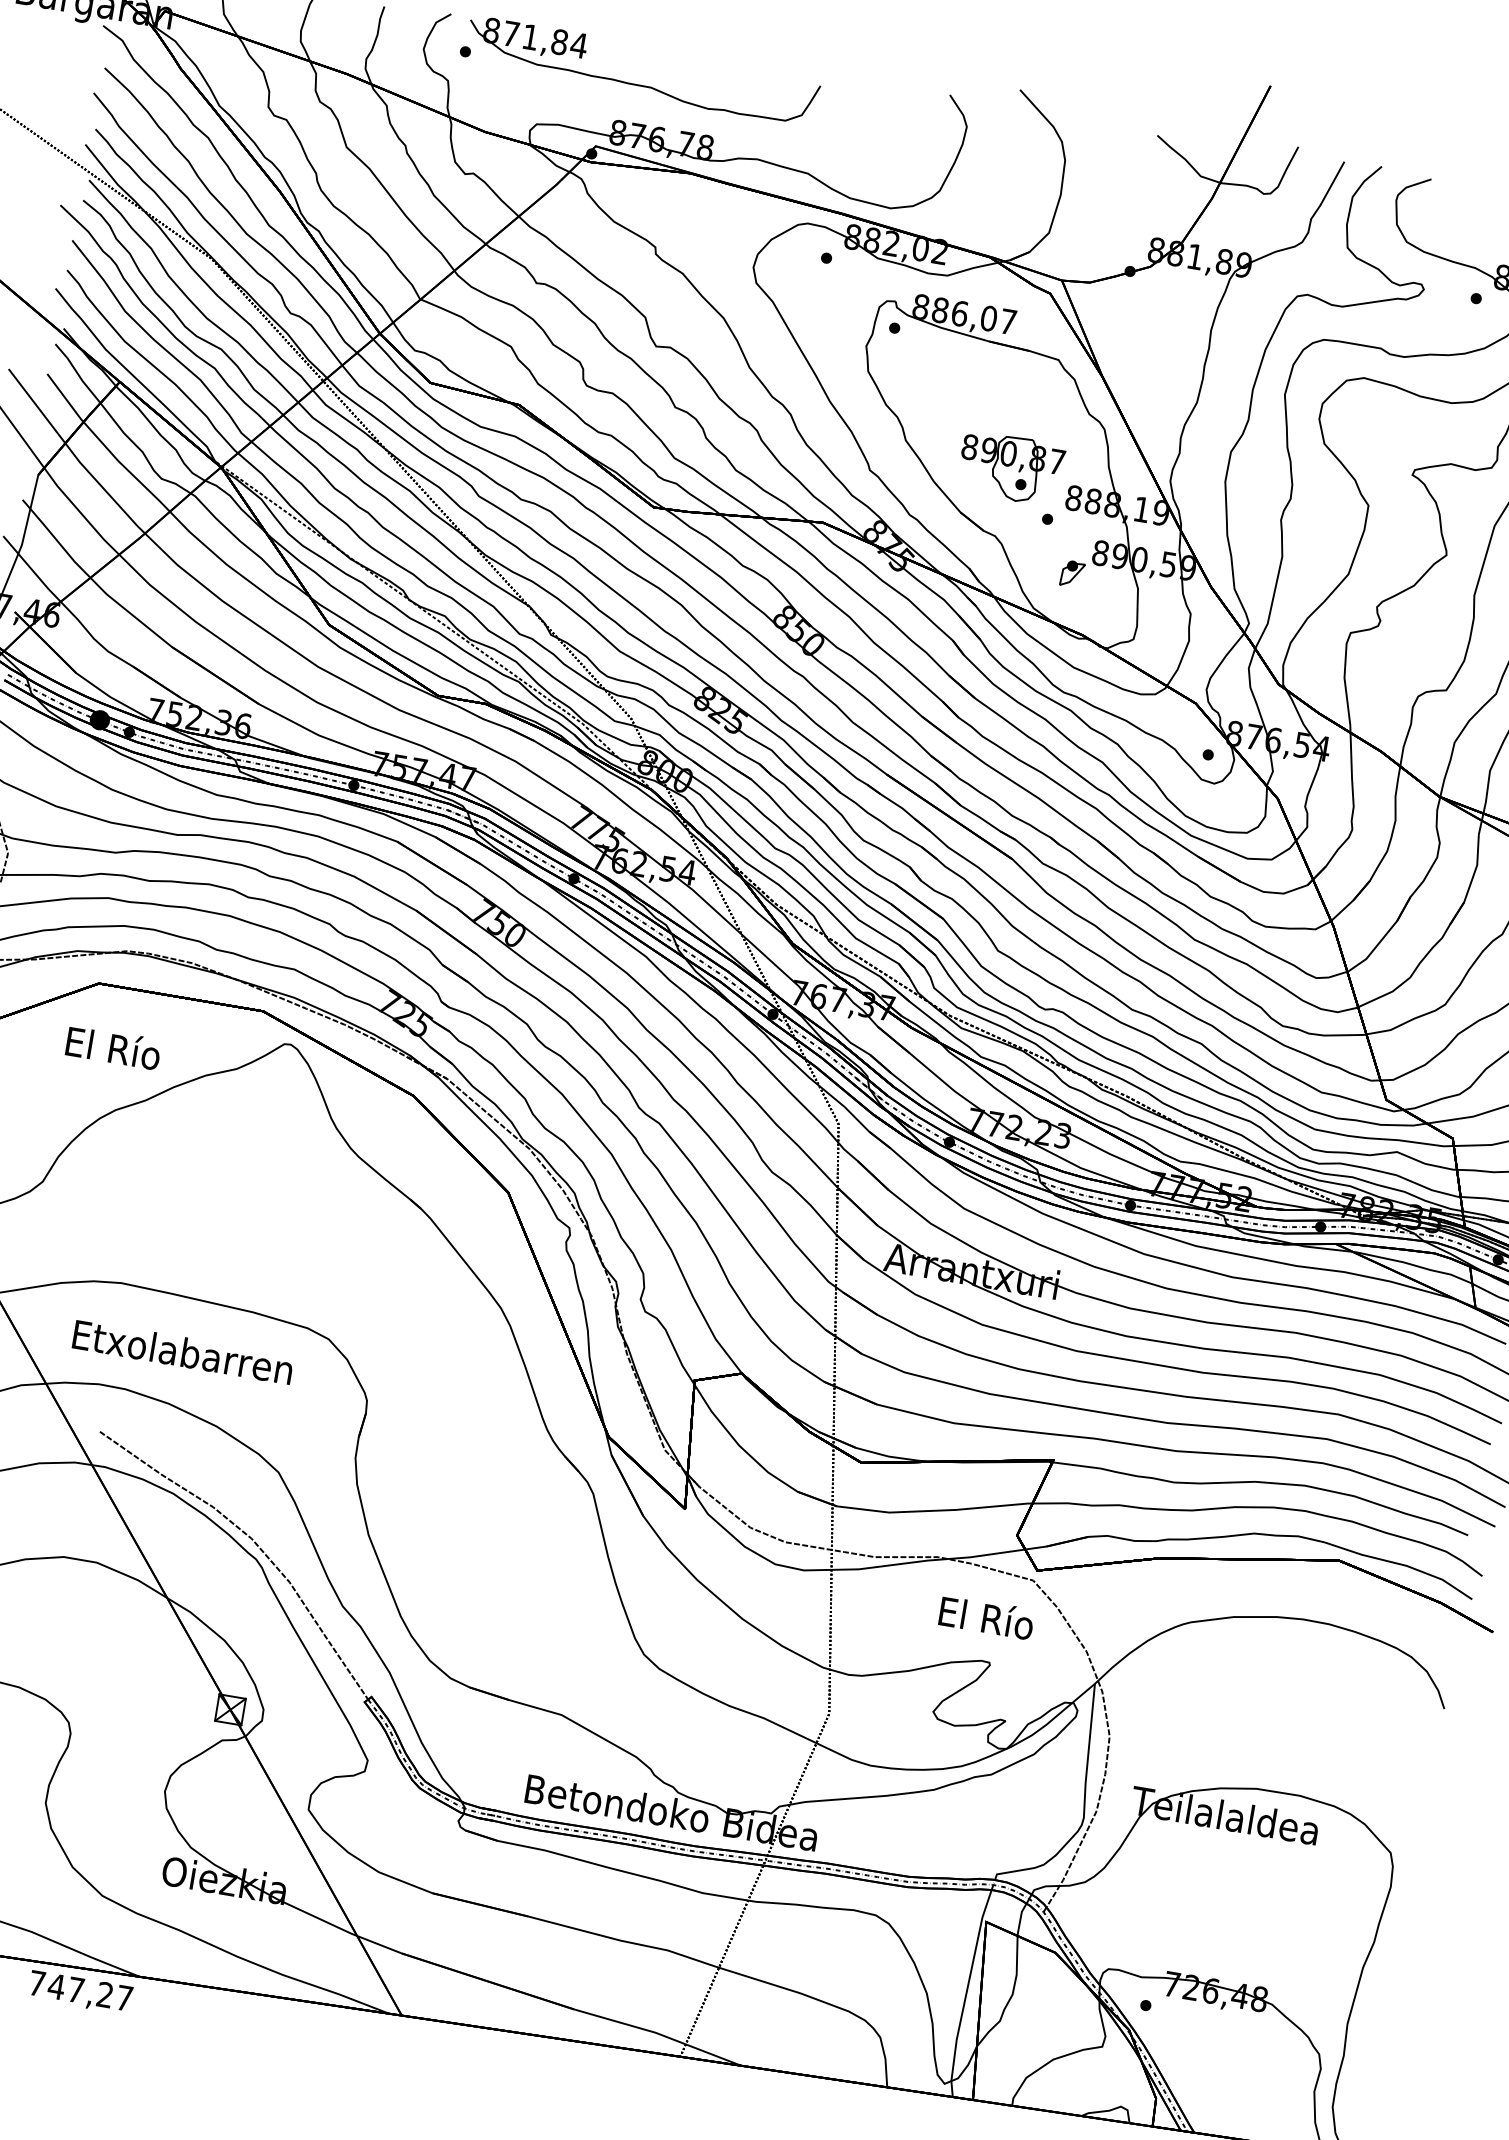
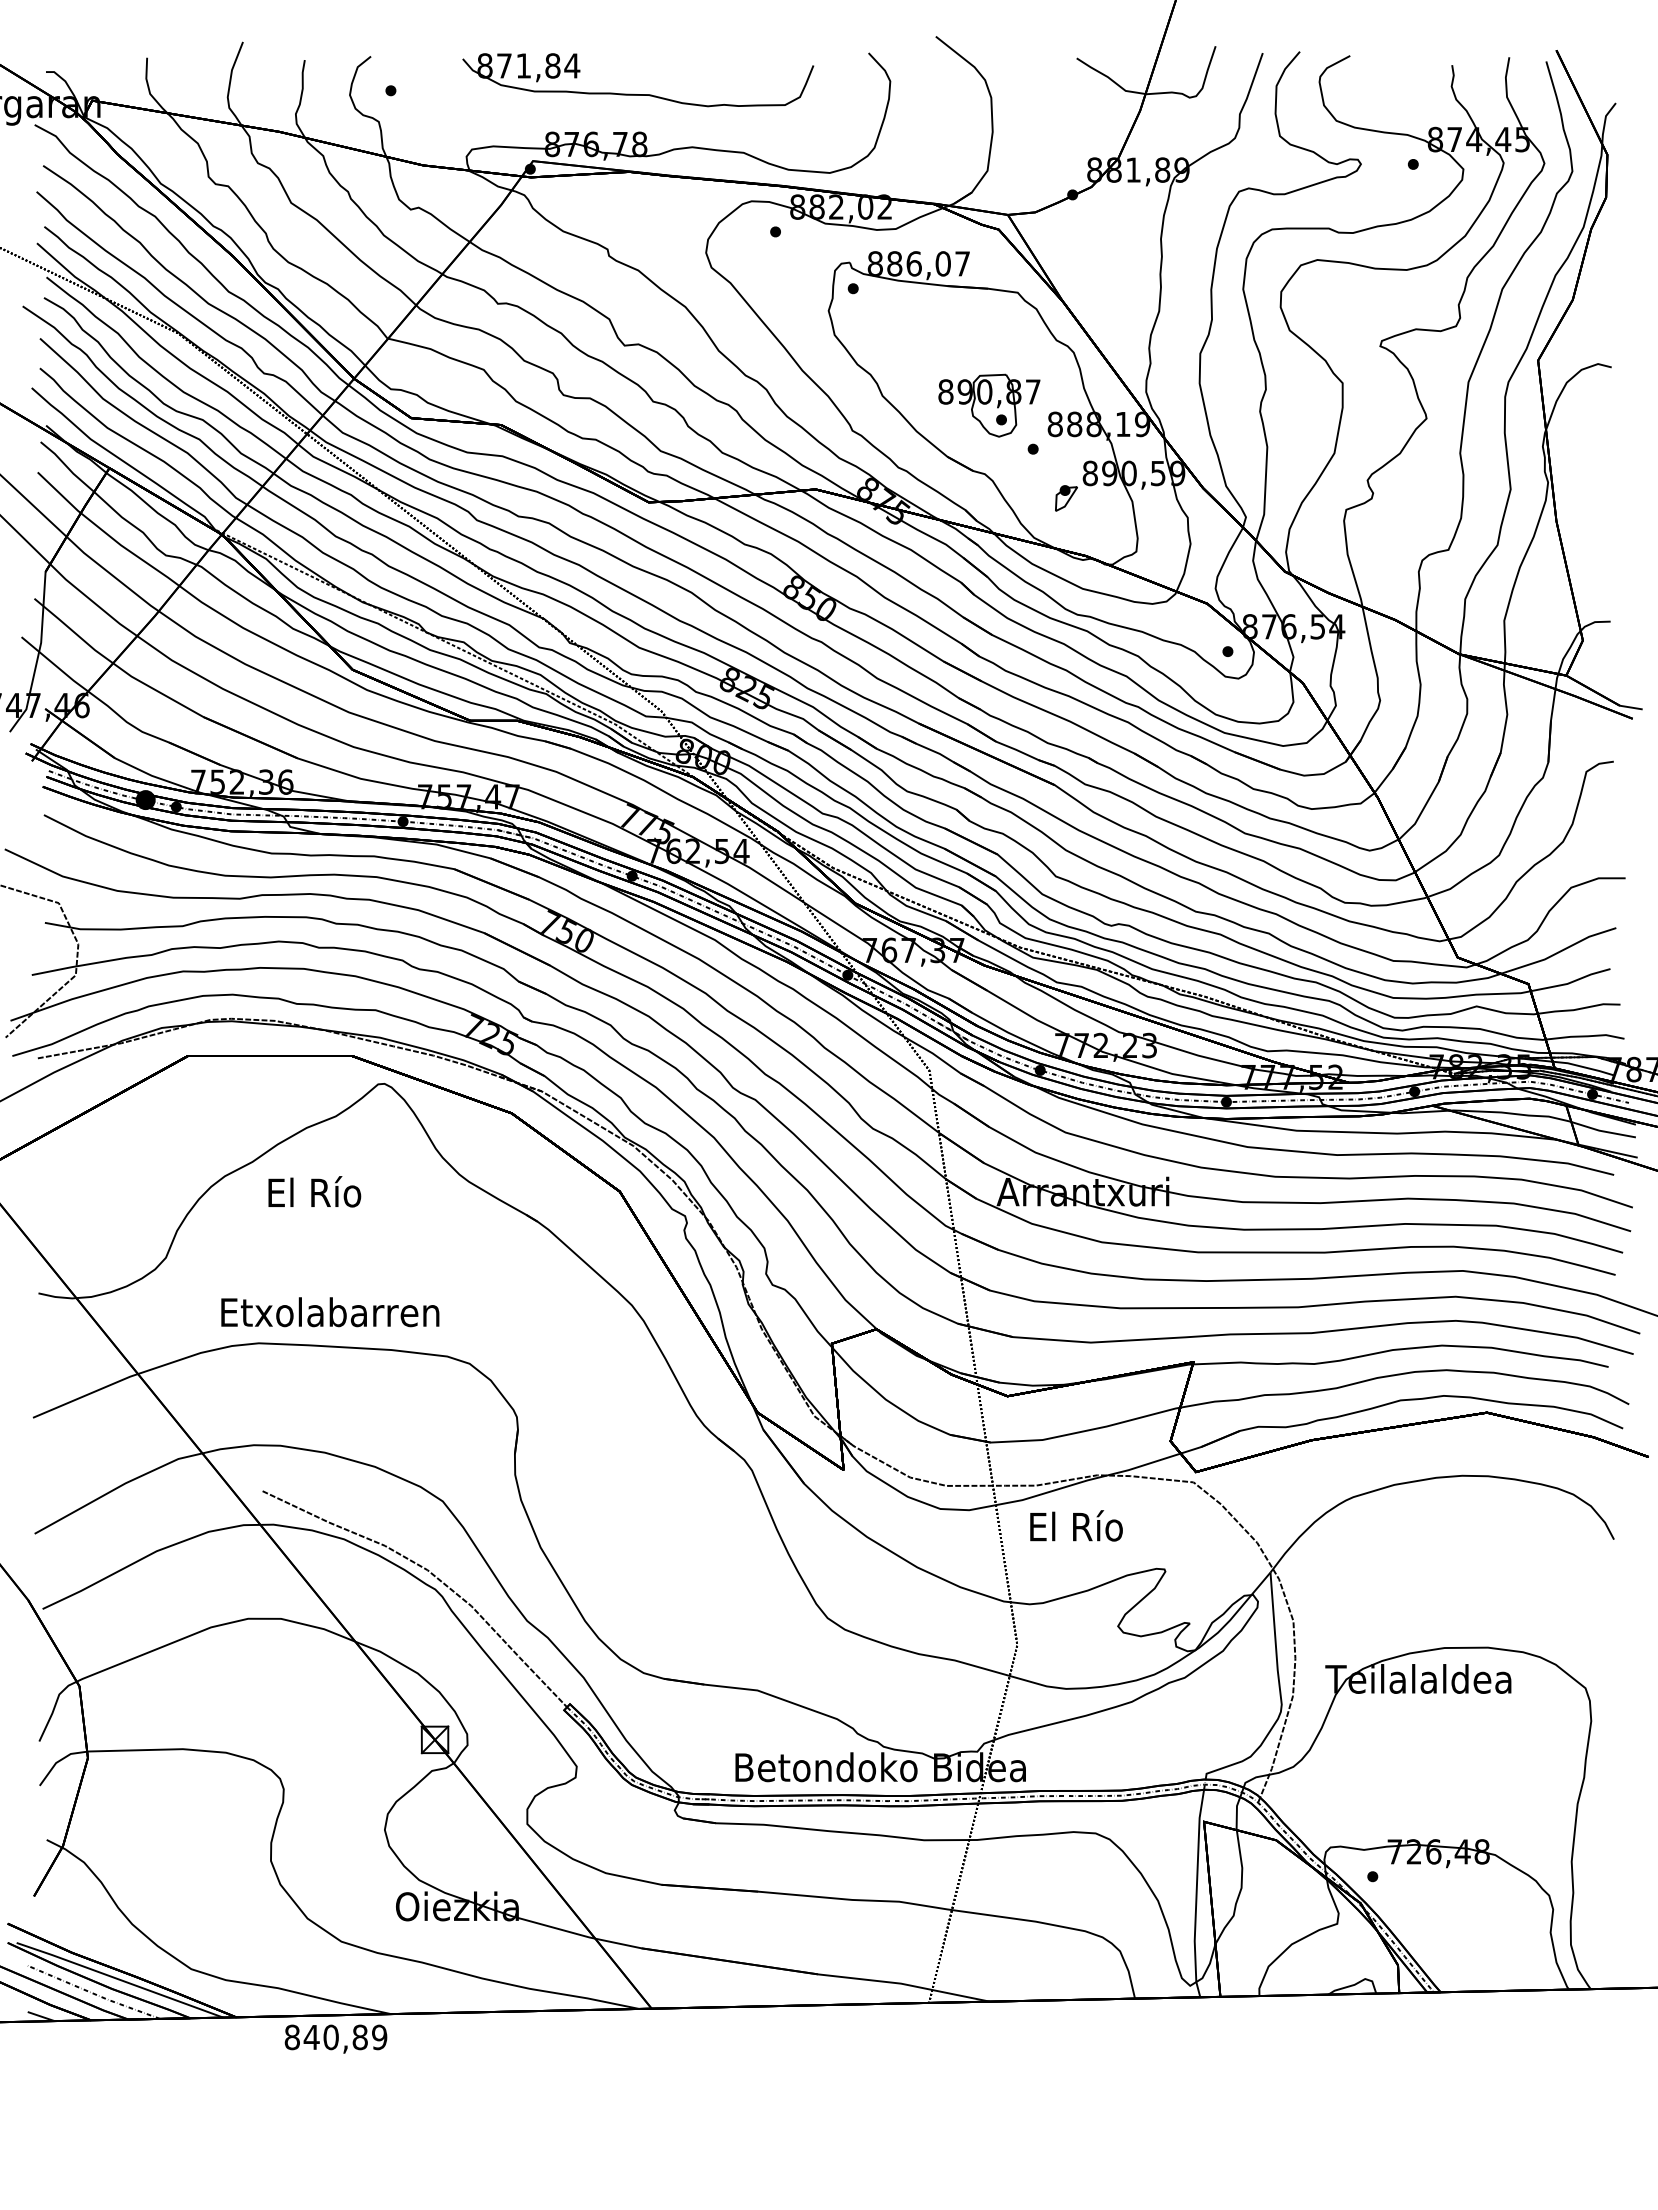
part: (640, 85) -> (638, 94), moved
text: (113, 1047) -> (314, 1191), moved
text: (183, 1352) -> (330, 1312), moved
text: (986, 1617) -> (1076, 1525), moved
text: (80, 1990) -> (335, 2037), 747,27 -> 840,89

